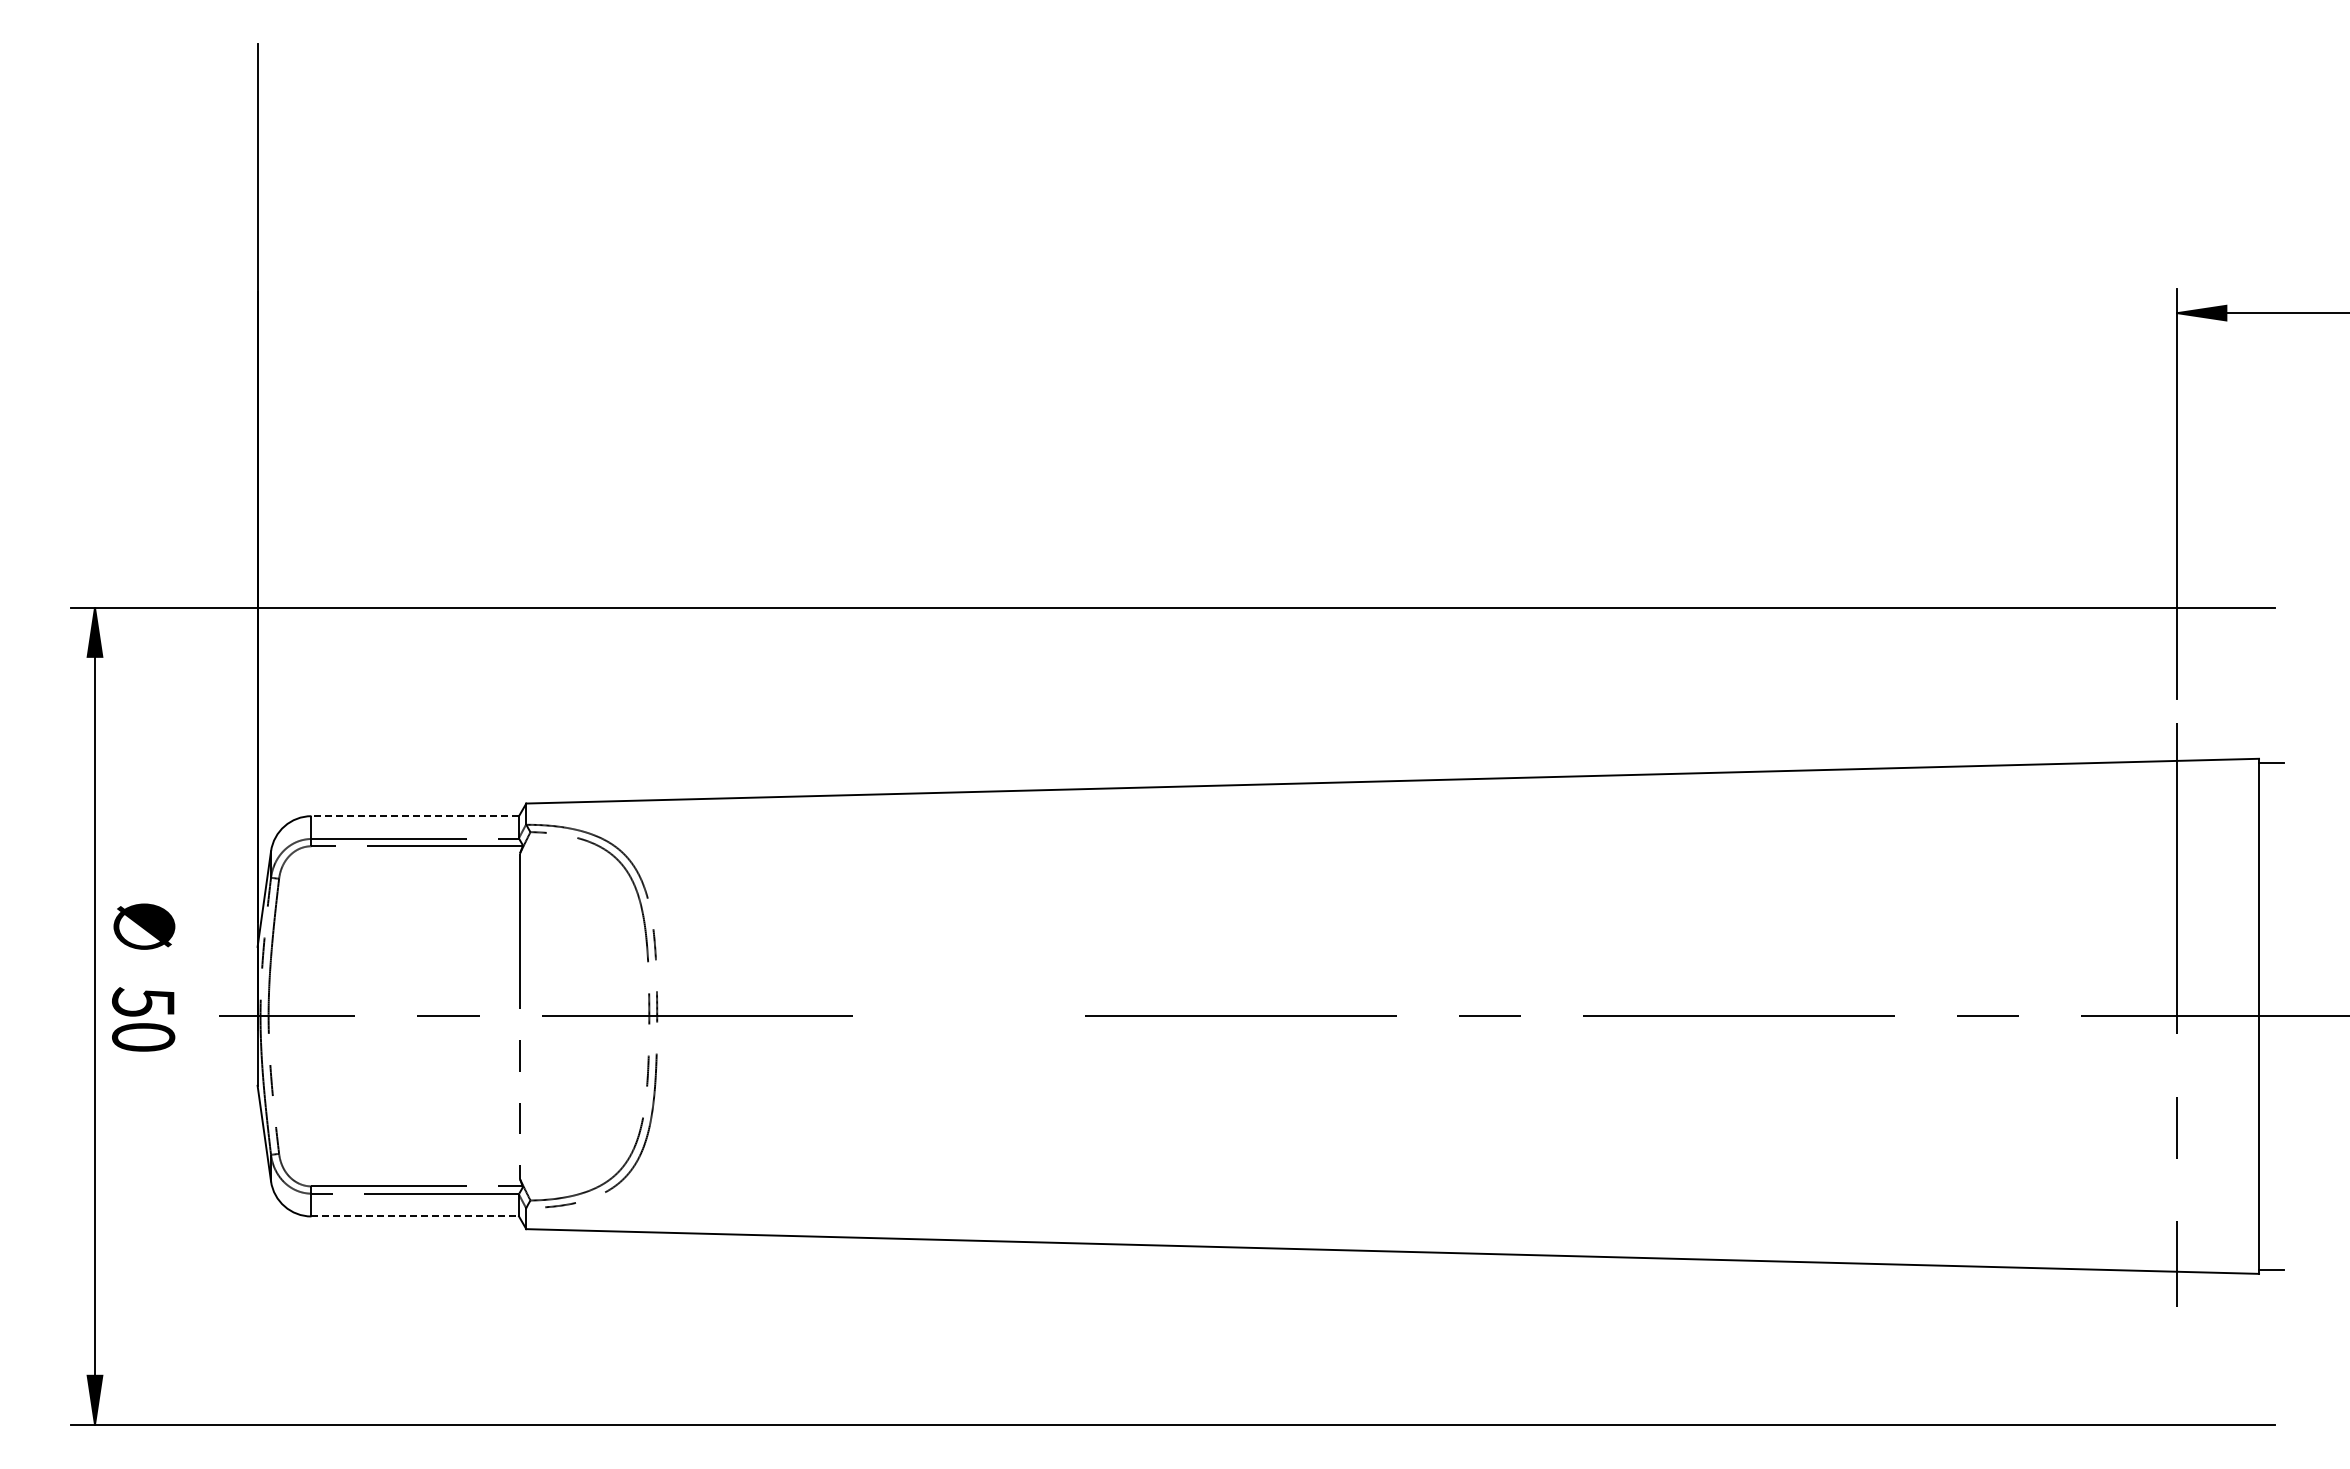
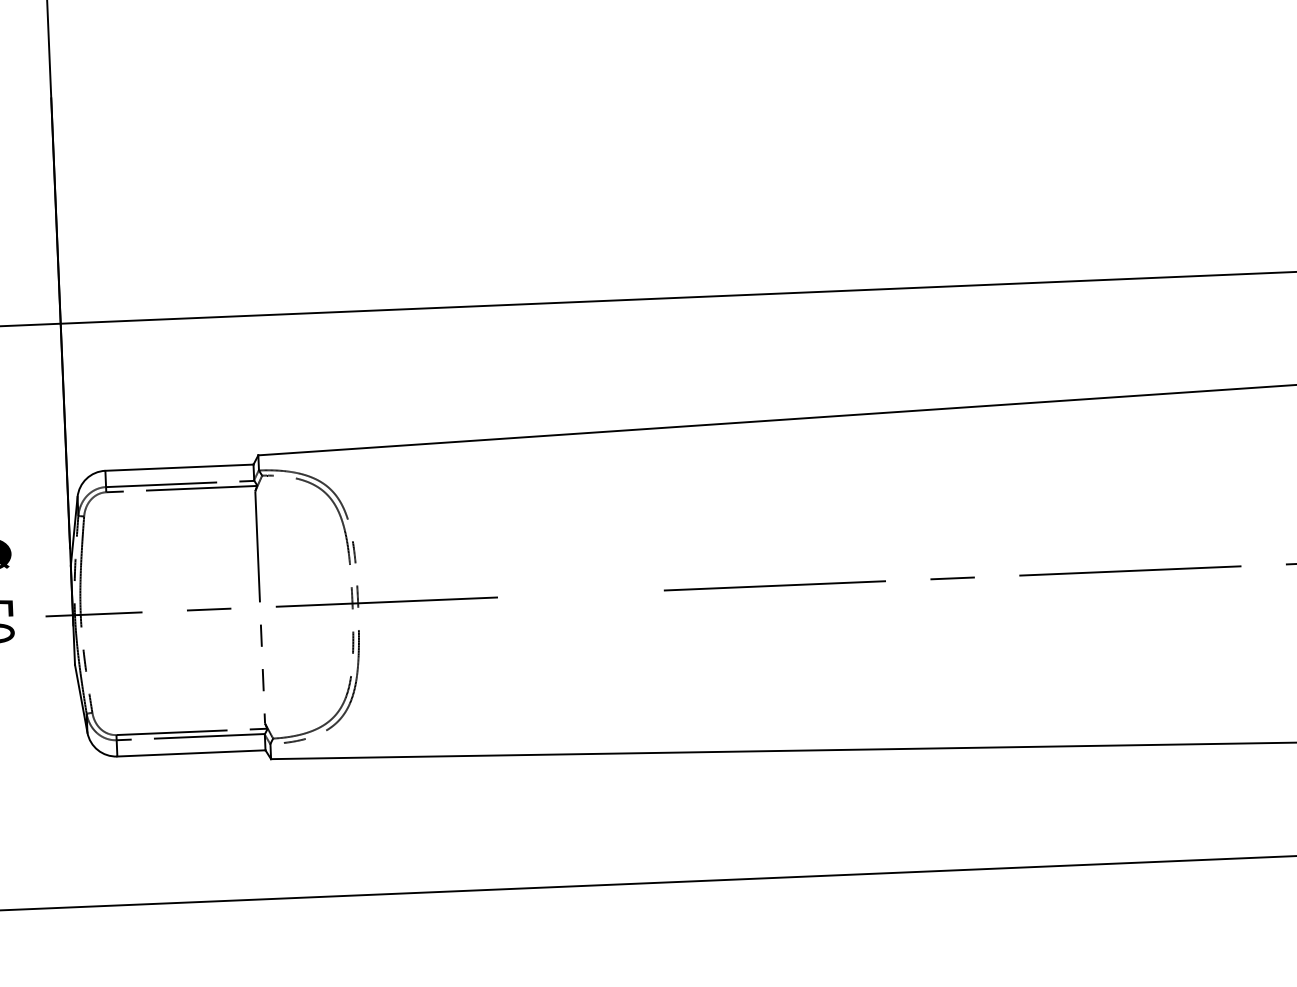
line: (415, 816) -> (179, 467), dashed -> solid
line: (415, 1216) -> (191, 753), dashed -> solid

